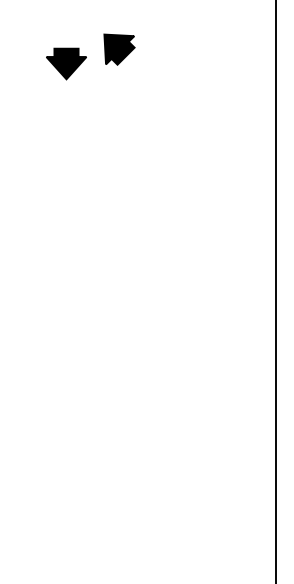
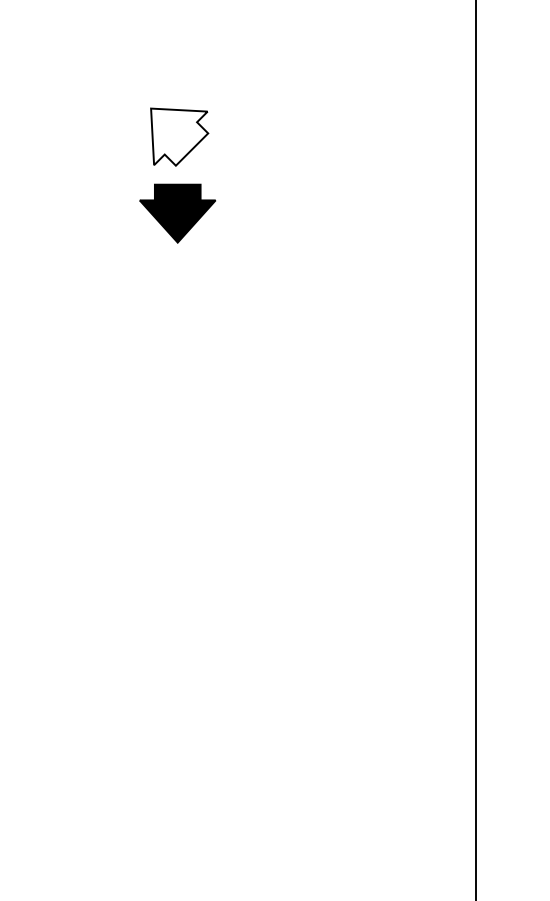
fill: (119, 49) -> (179, 136), removed
part: (66, 63) -> (177, 212), moved

